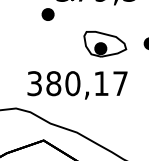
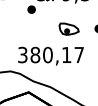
part: (104, 44) -> (68, 29), size x0.7

